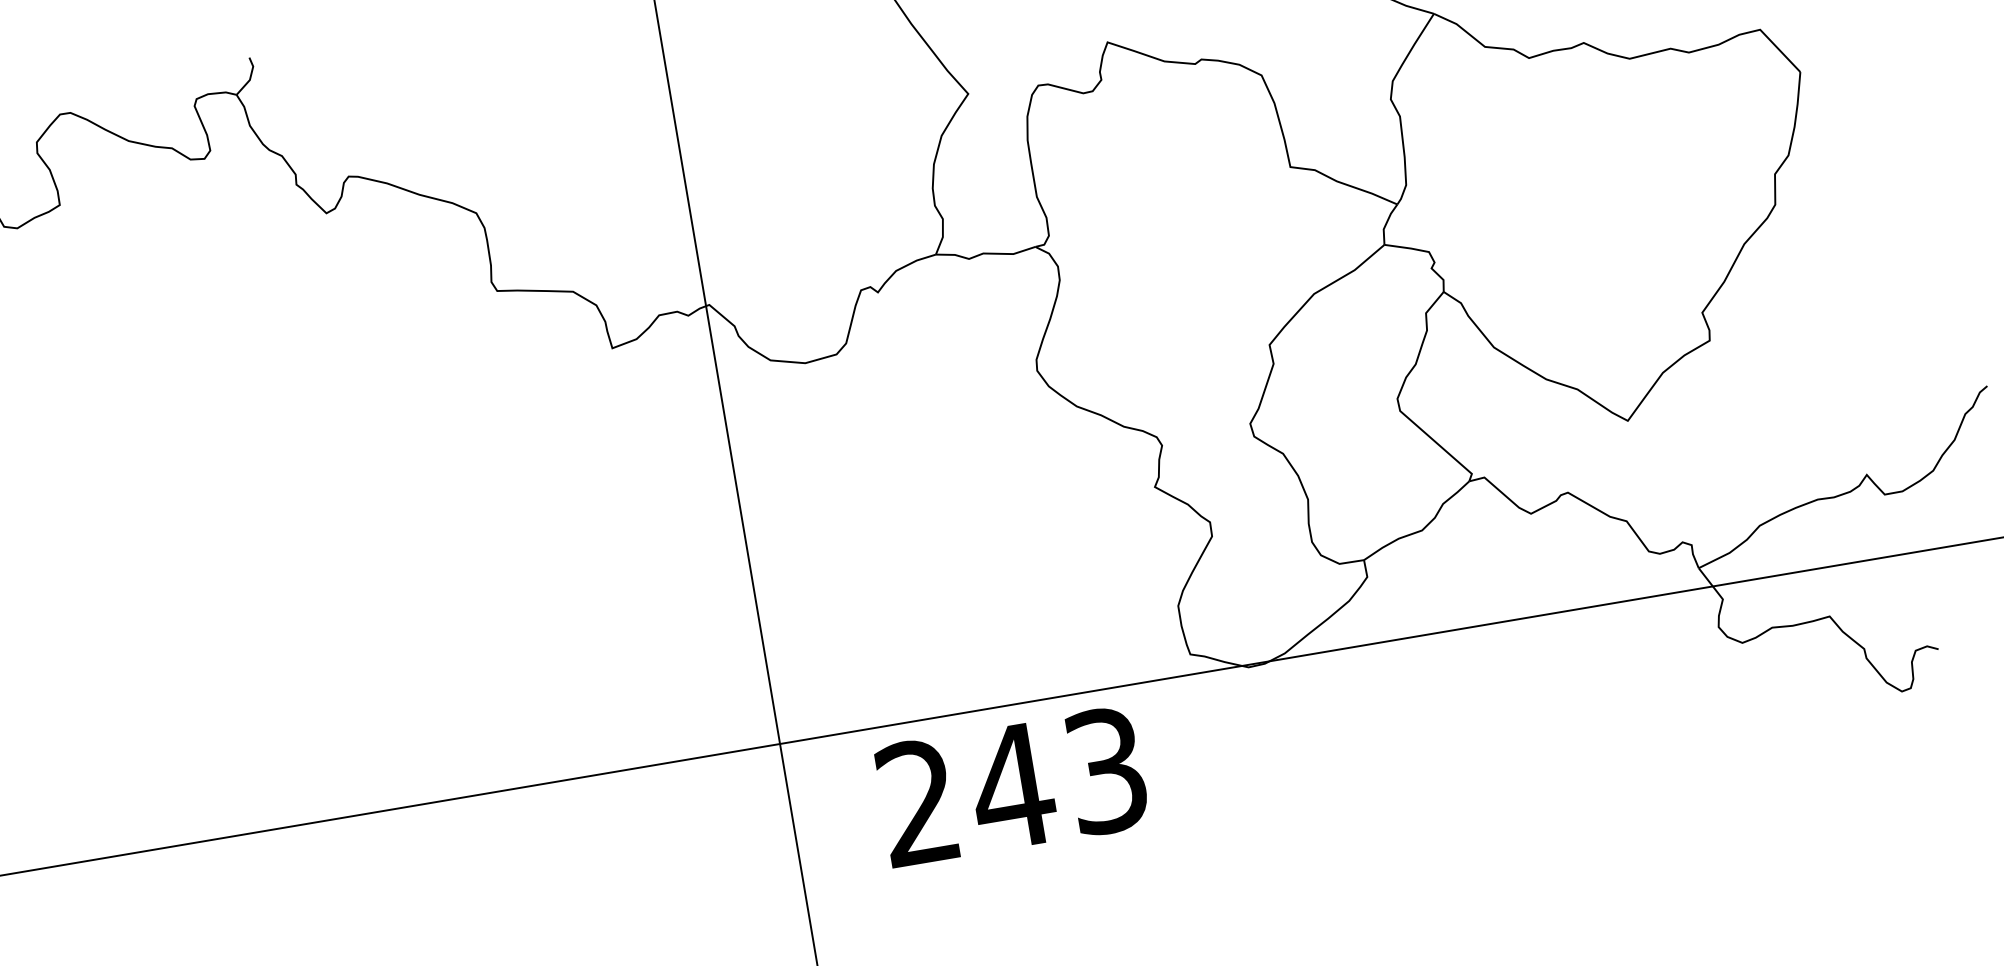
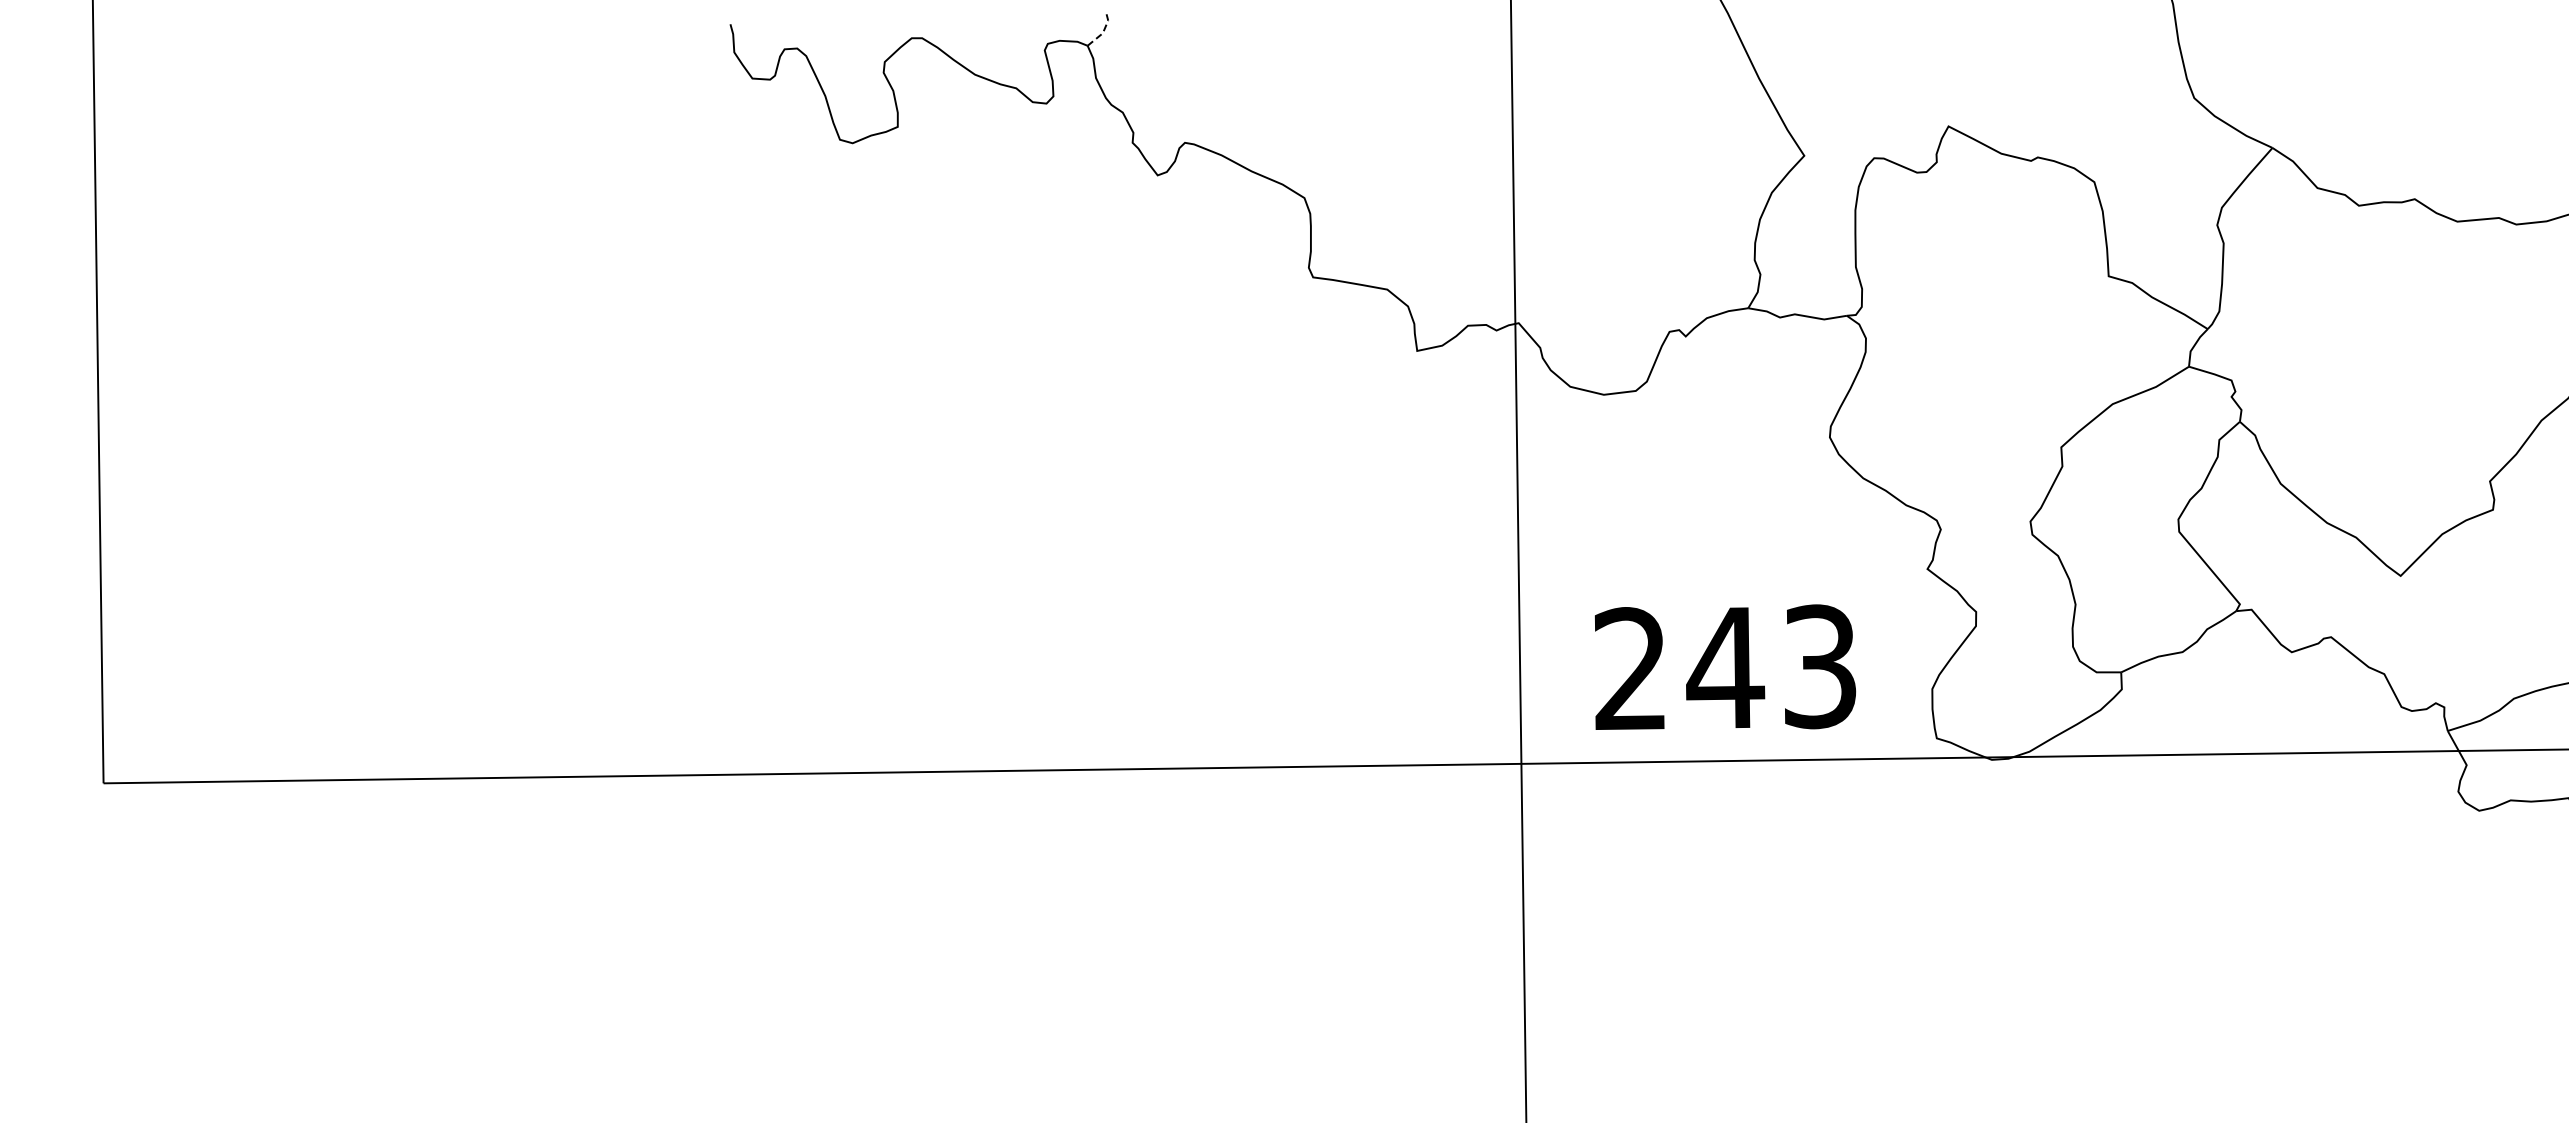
line: (250, 78) -> (1103, 31), solid -> dashed
text: (1012, 785) -> (1725, 666), moved

